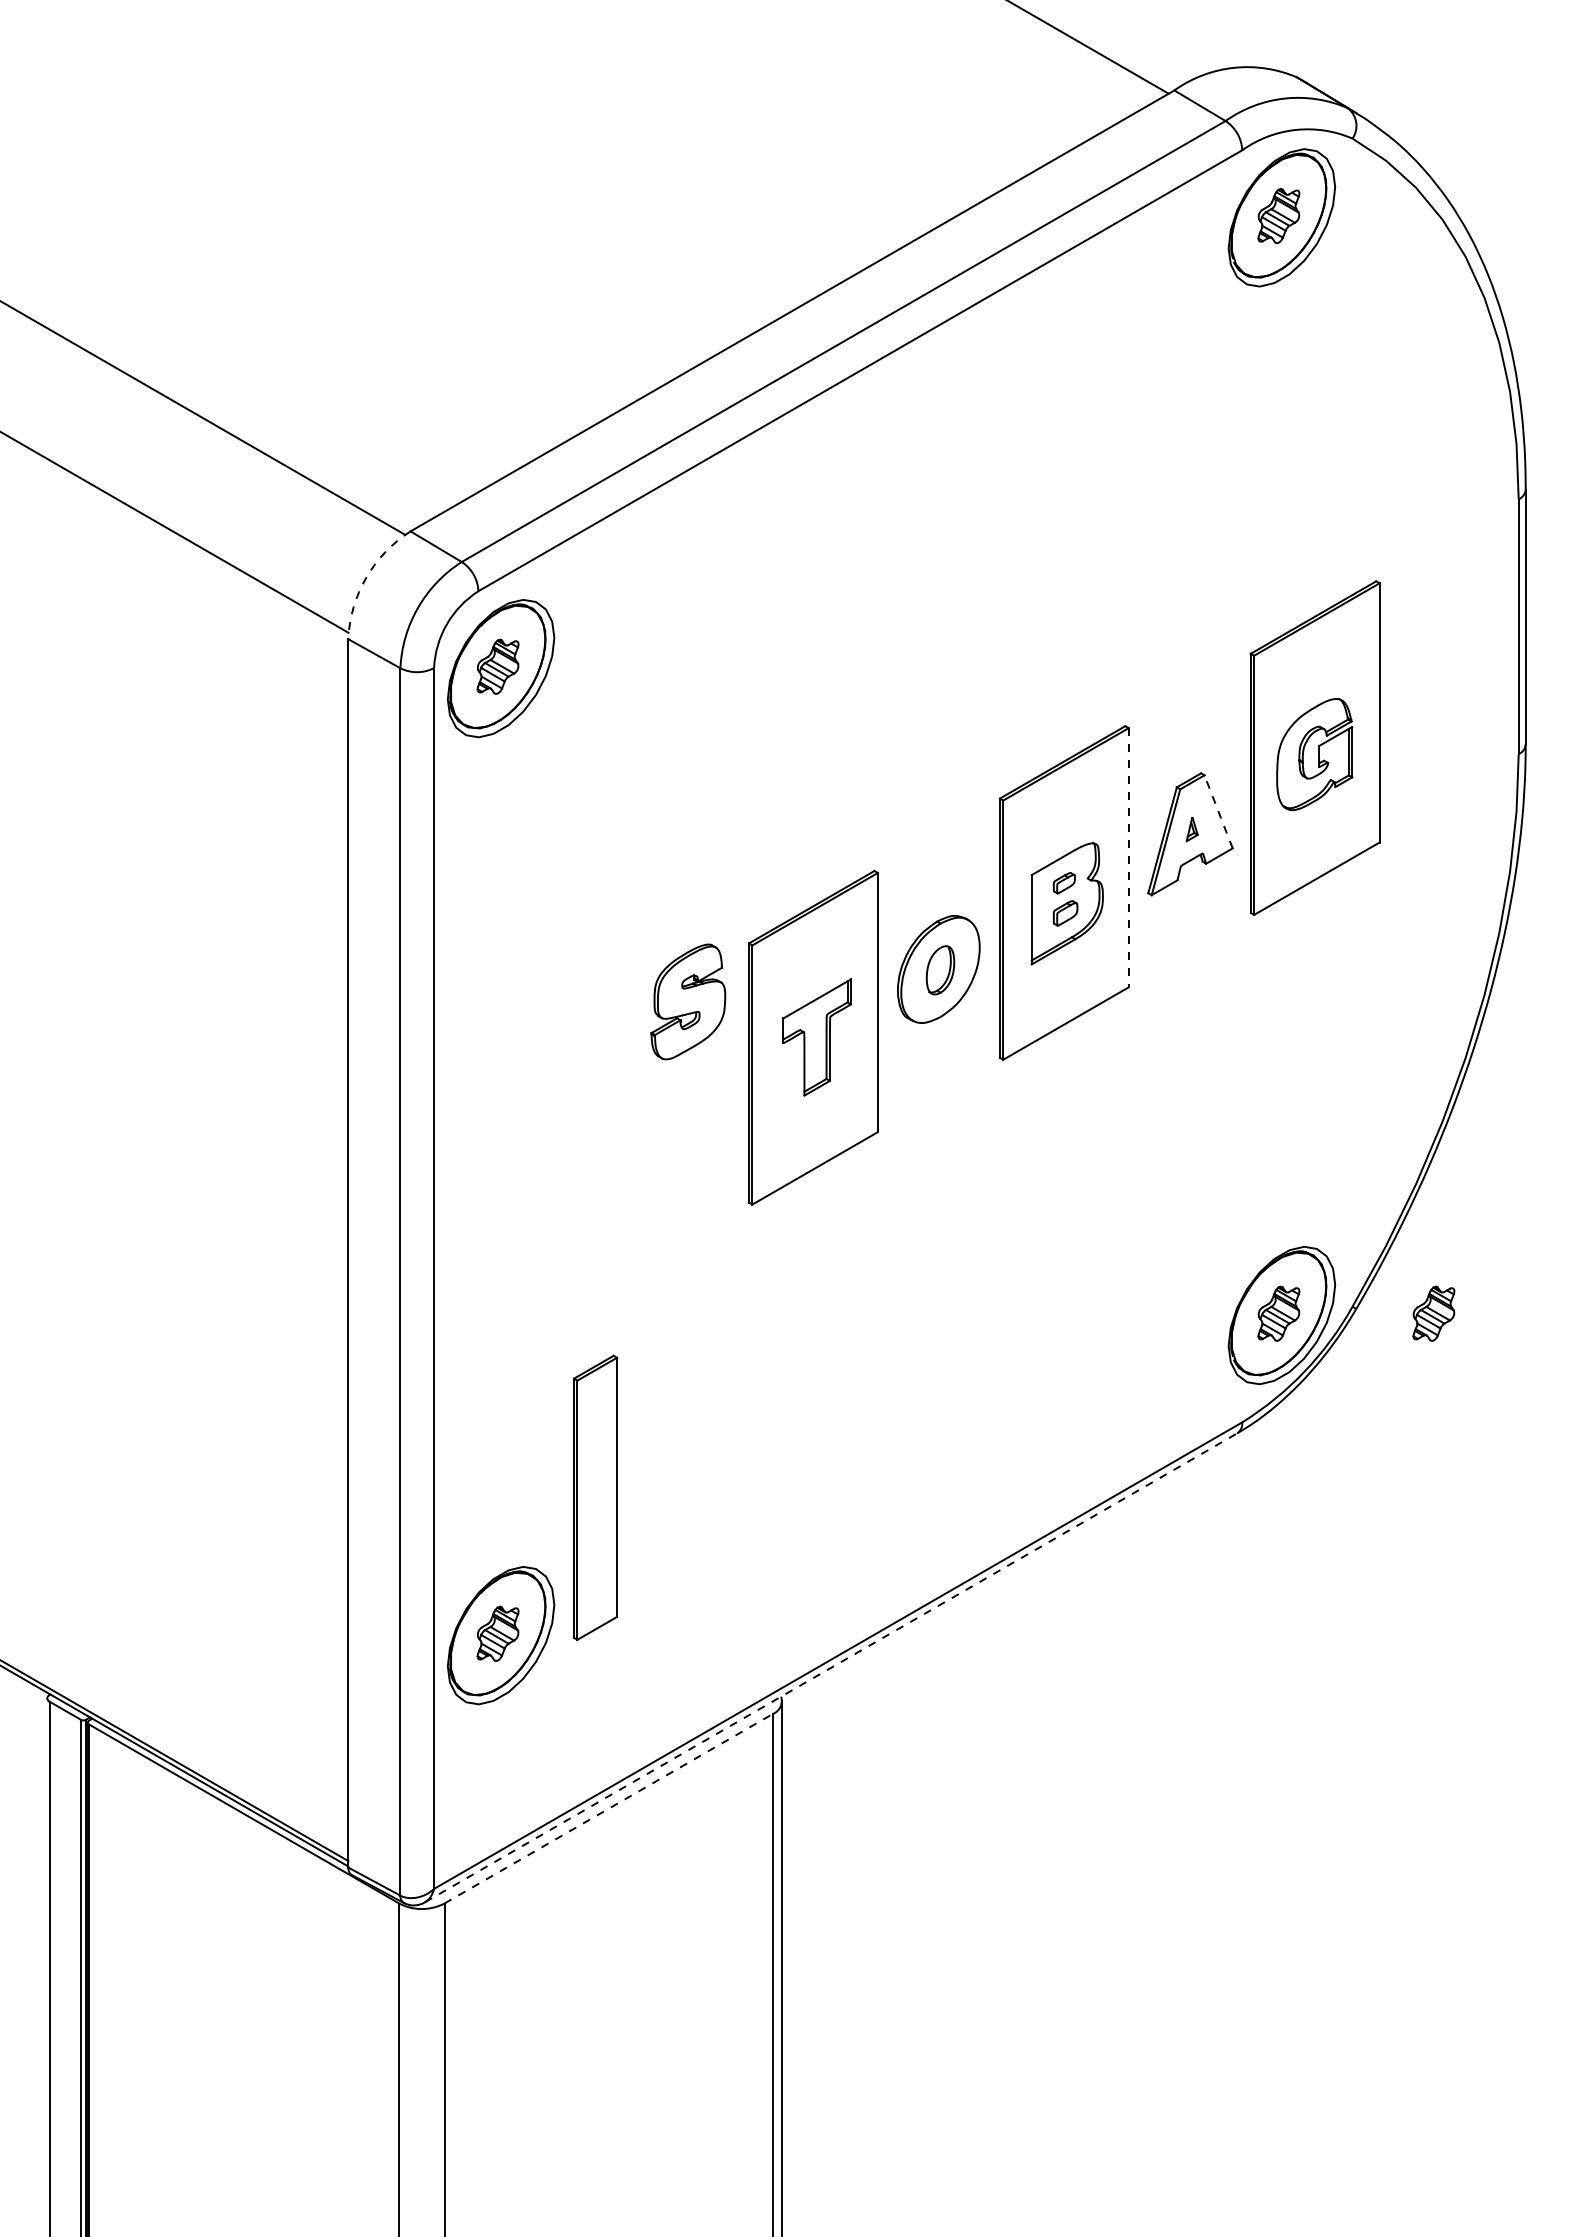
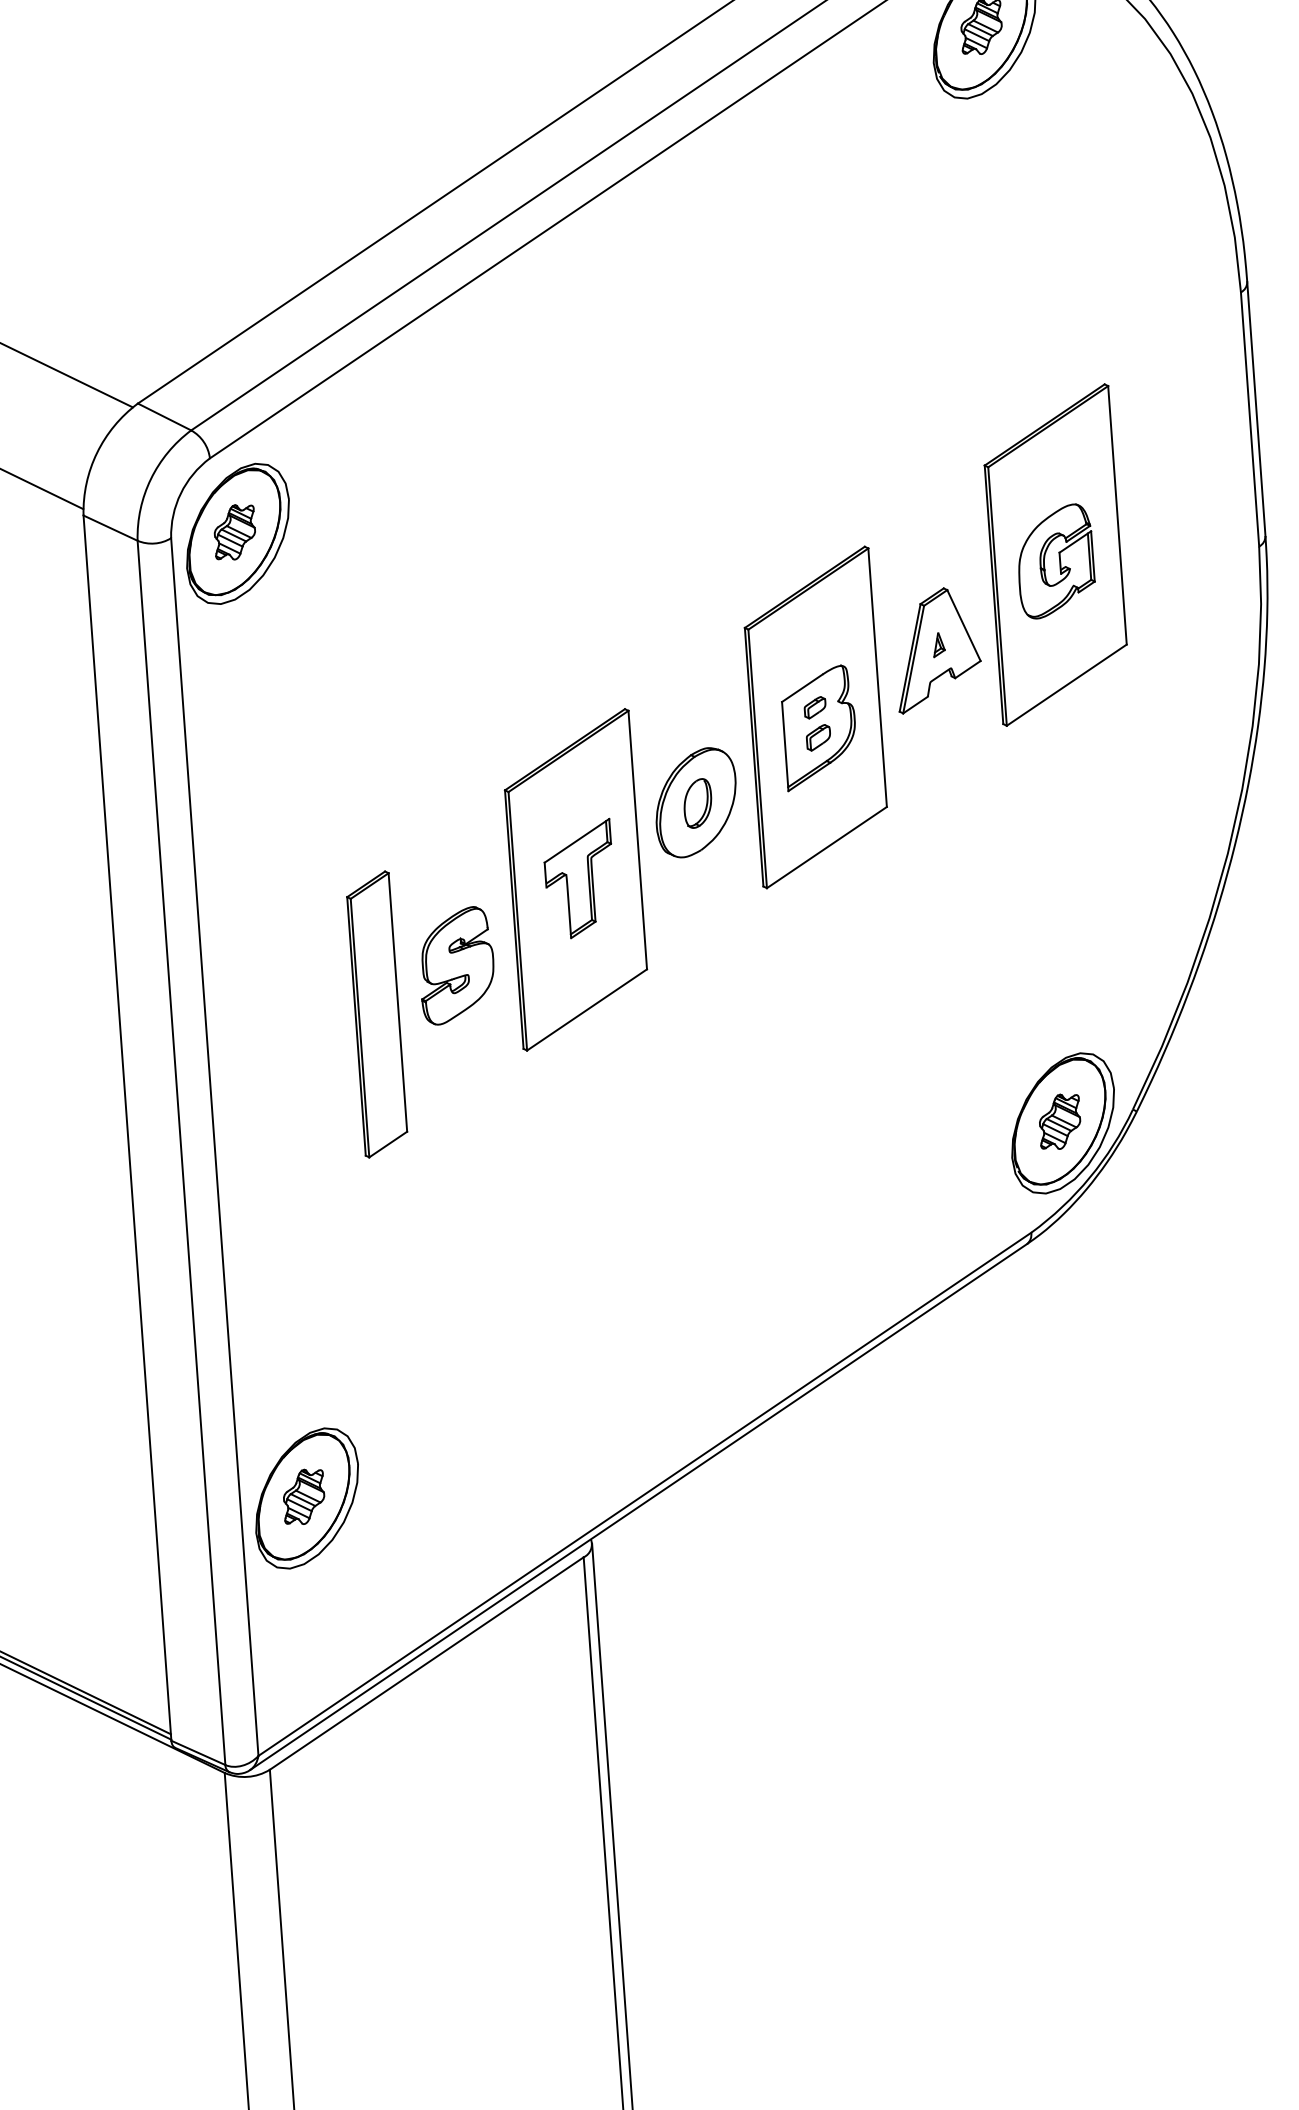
arc: (366, 577) -> (97, 452), dashed -> solid
line: (1218, 811) -> (963, 625), dashed -> solid
line: (1128, 857) -> (877, 677), dashed -> solid
part: (688, 1001) -> (456, 965), moved
part: (1433, 1313) -> (1214, 1110), removed
part: (595, 1497) -> (377, 1014), moved
line: (831, 1667) -> (639, 1506), dashed -> solid
line: (609, 1808) -> (427, 1663), dashed -> solid

